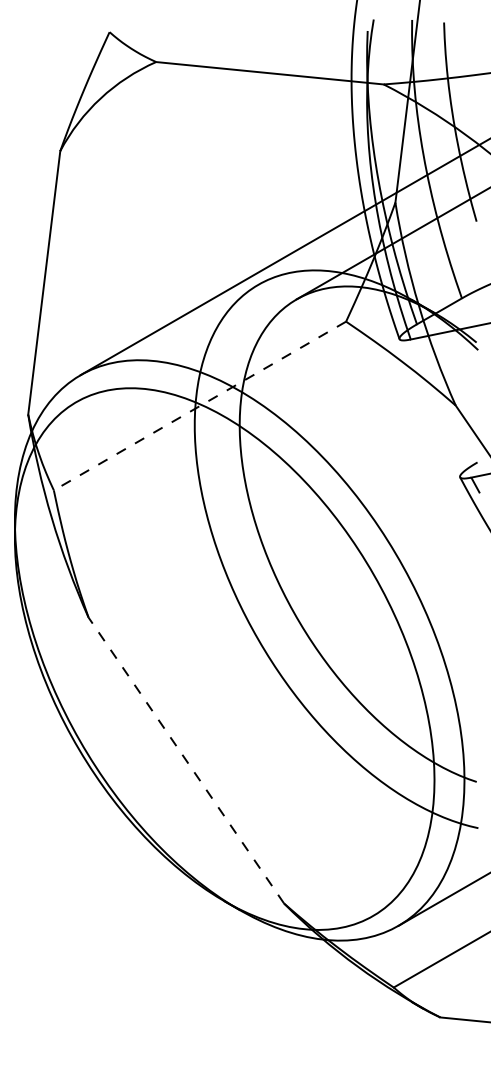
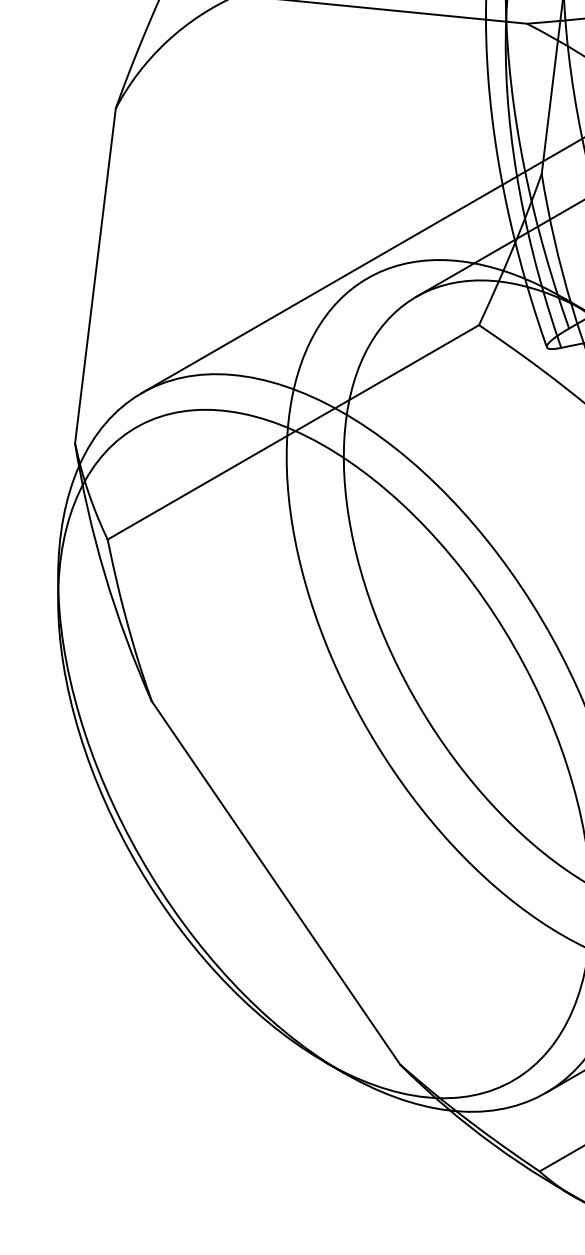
line: (199, 406) -> (292, 433), dashed -> solid
line: (186, 760) -> (276, 882), dashed -> solid

